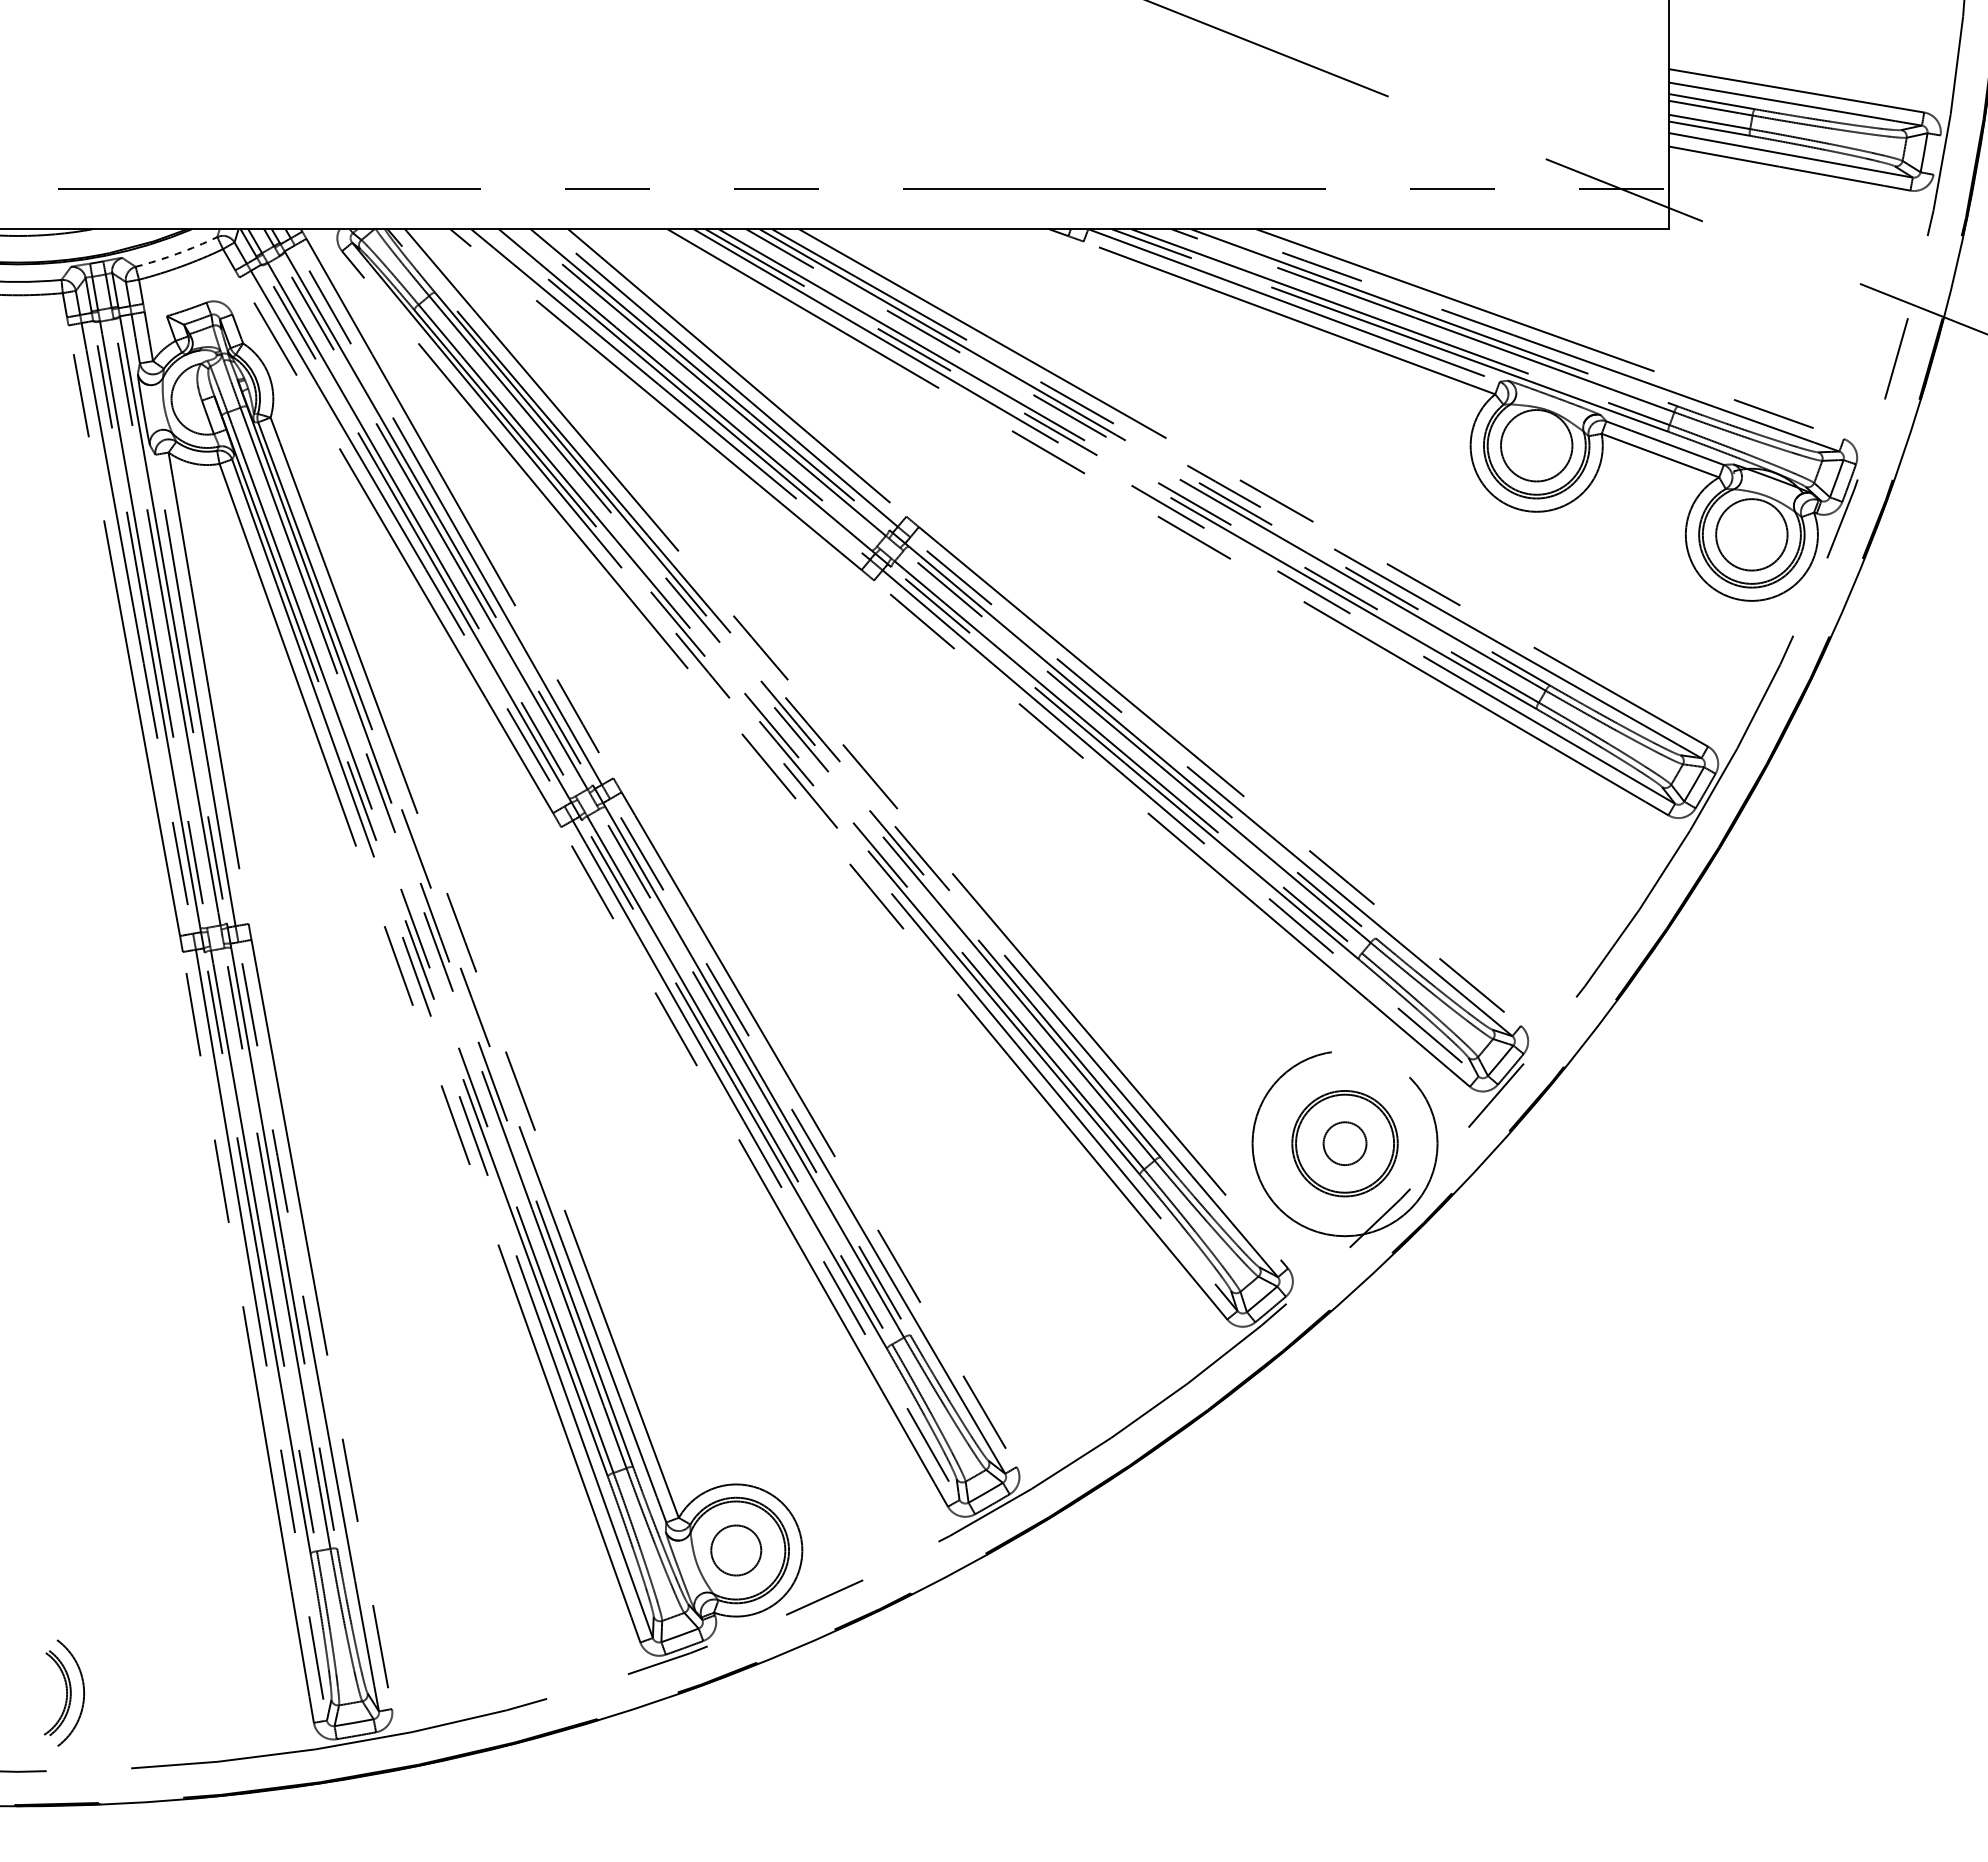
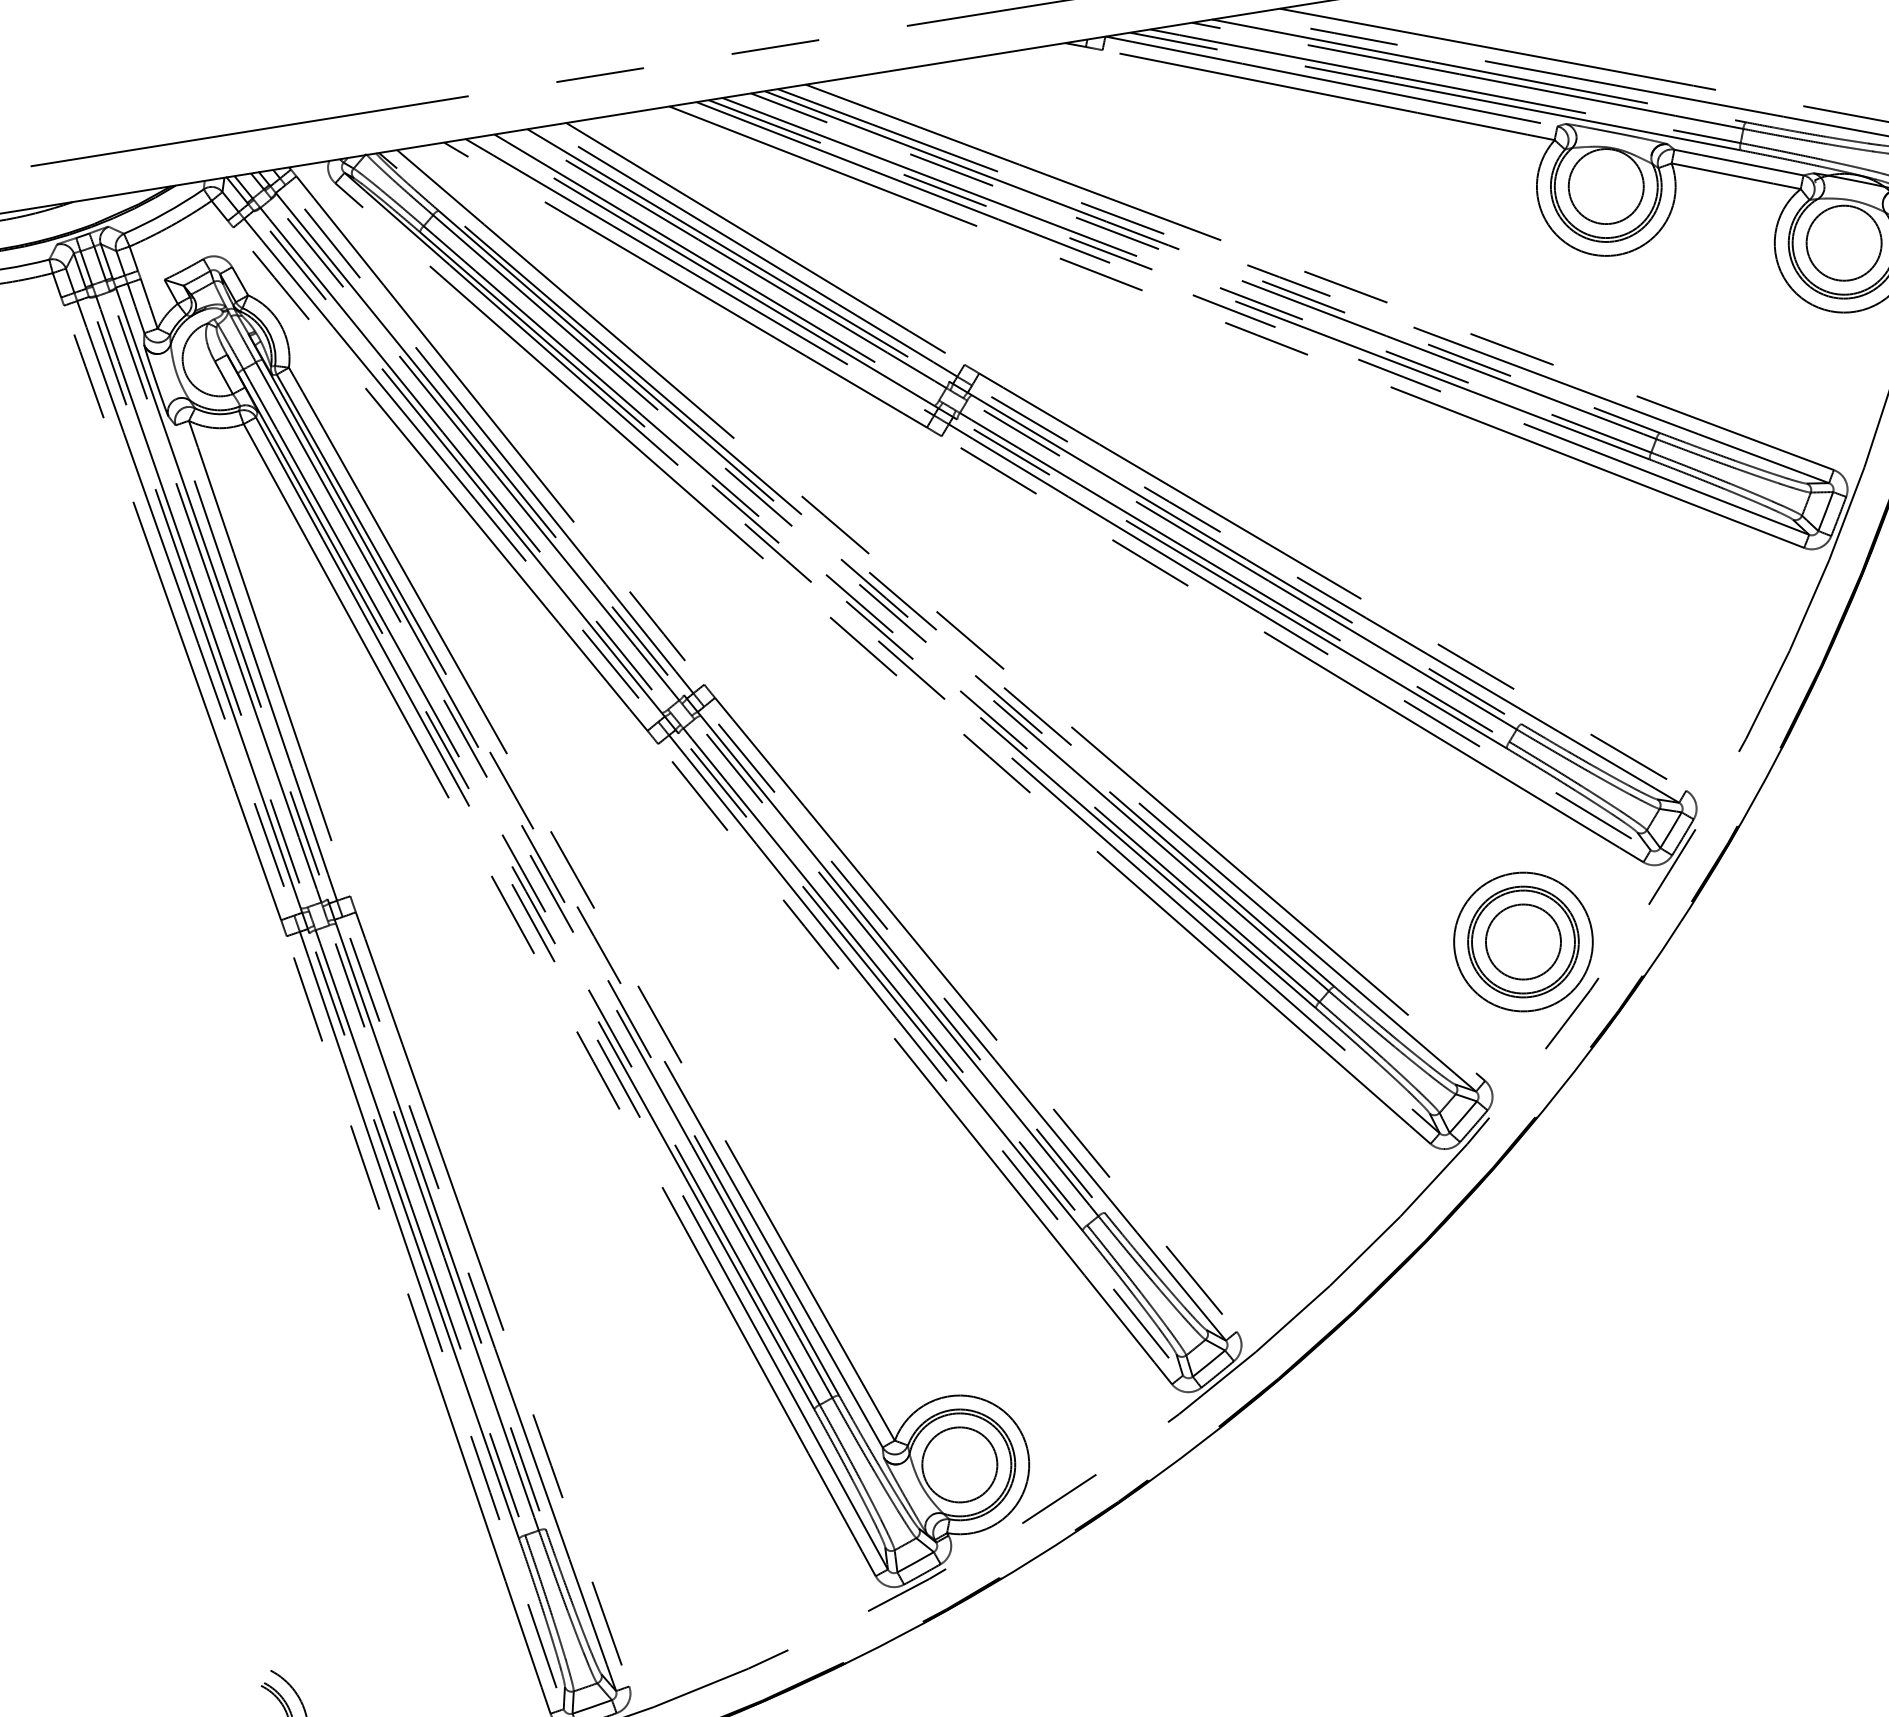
arc: (177, 253) -> (165, 212), dashed -> solid
circle: (1344, 1143) -> (1522, 941), size x0.71
circle: (1344, 1143) -> (1522, 941), size x1.67
circle: (736, 1550) -> (960, 1464), size x1.43

